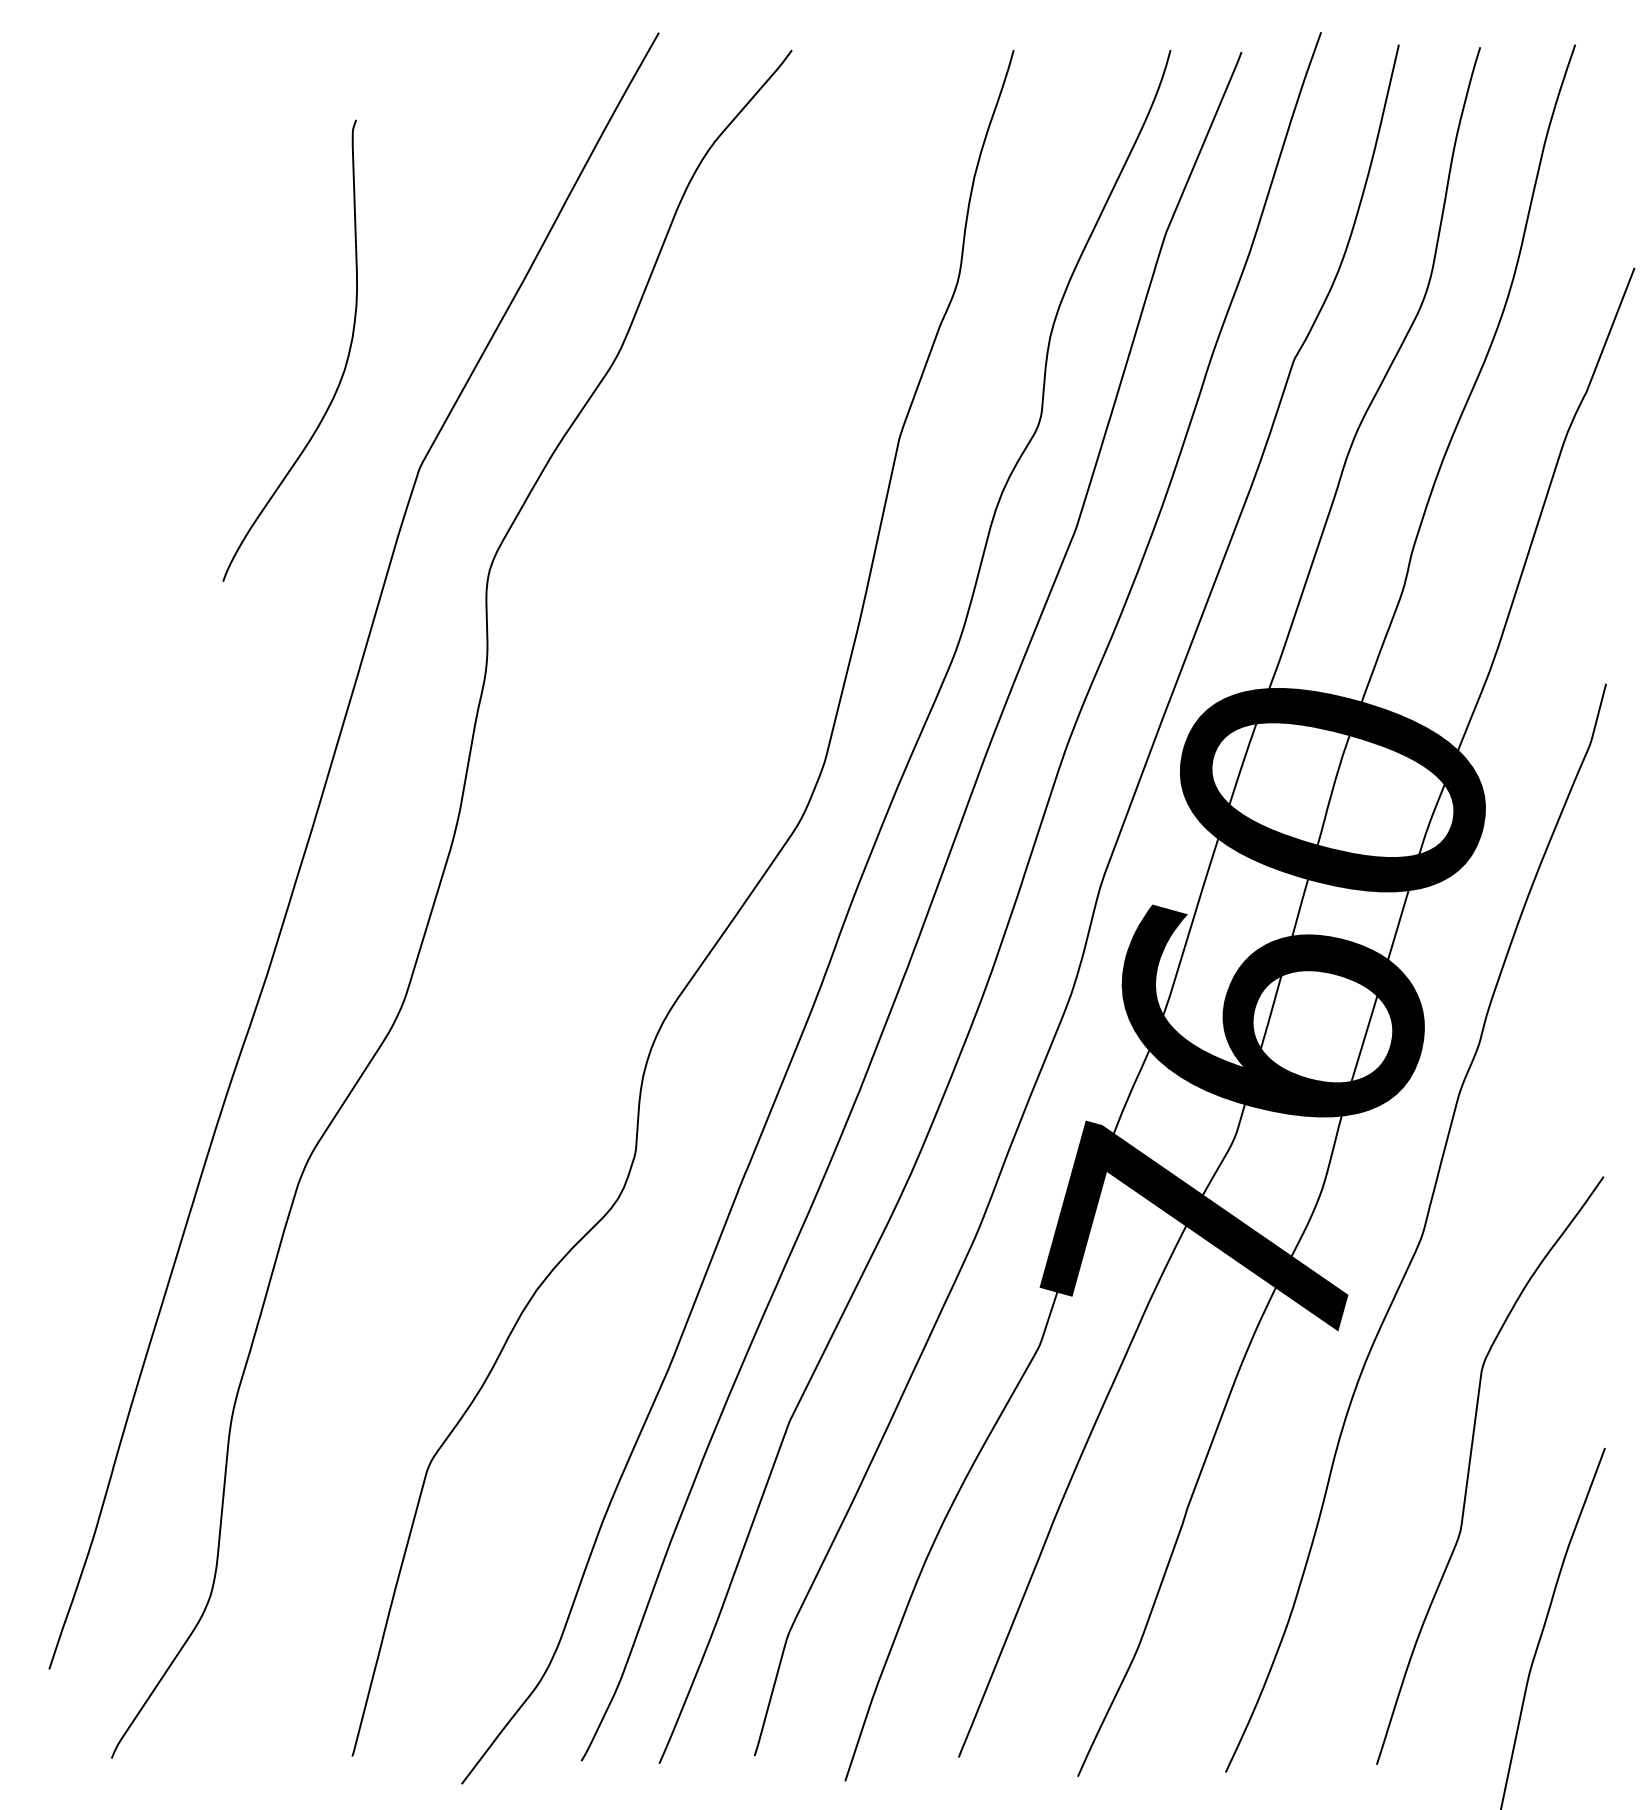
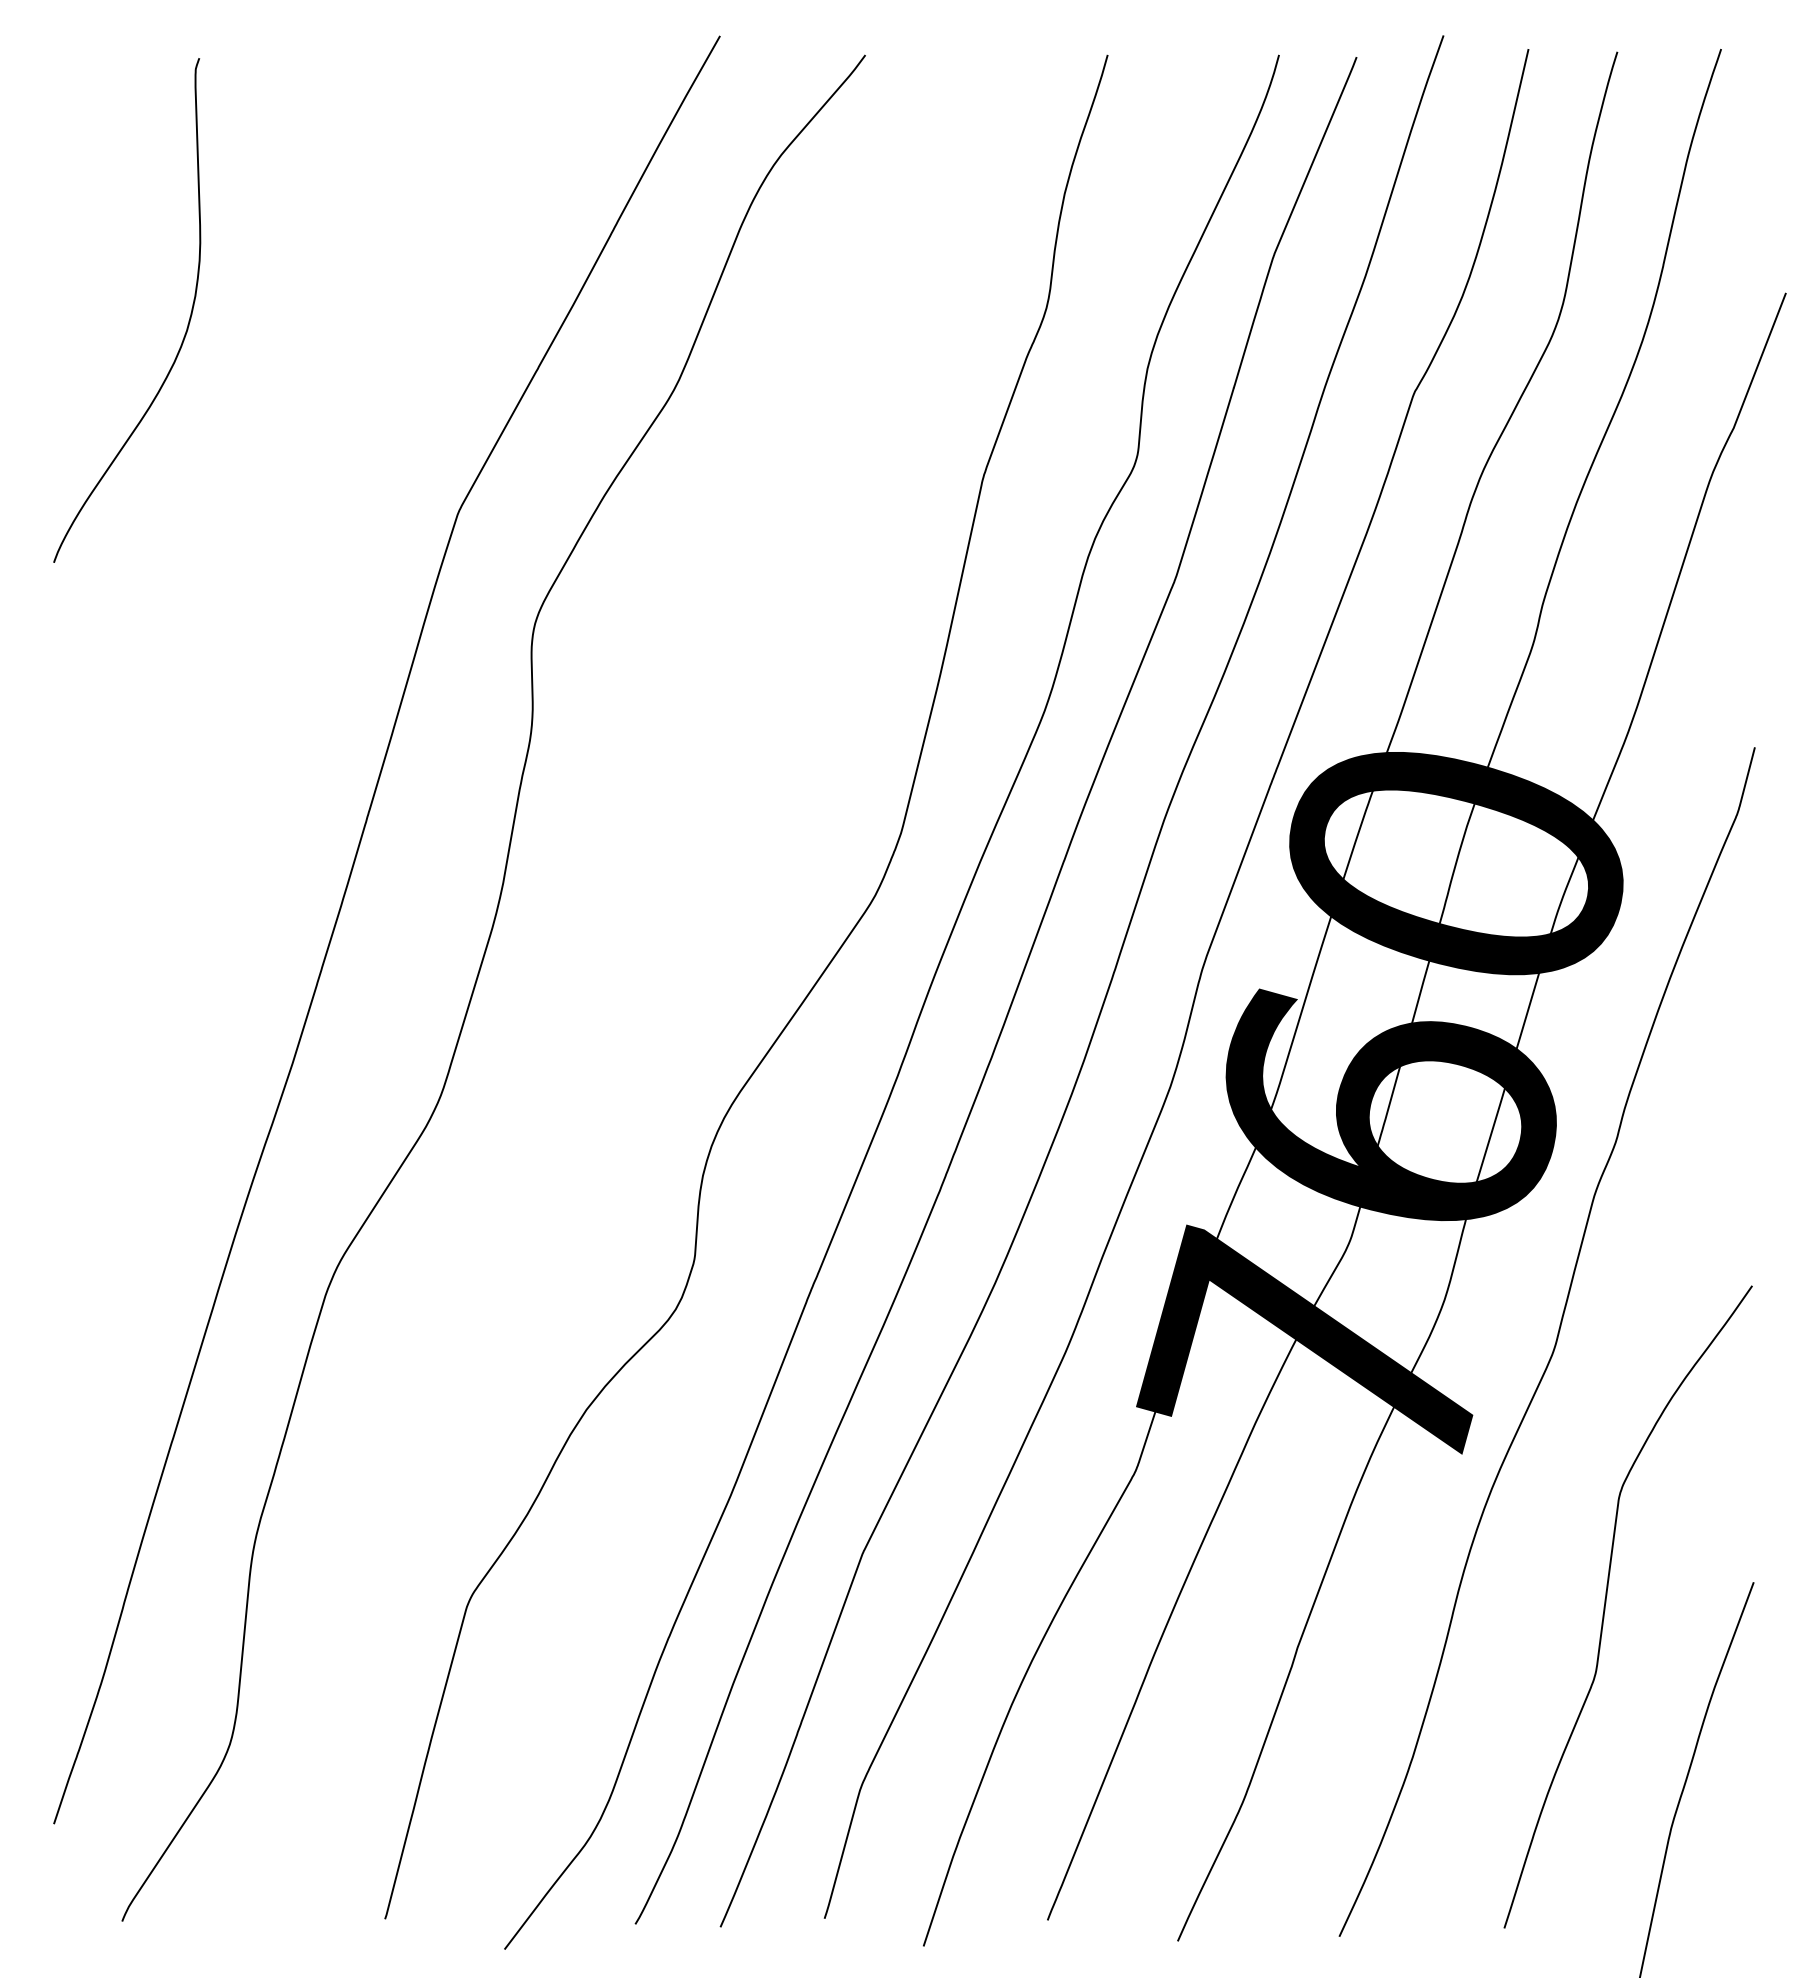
curve: (345, 363) -> (187, 324), moved

